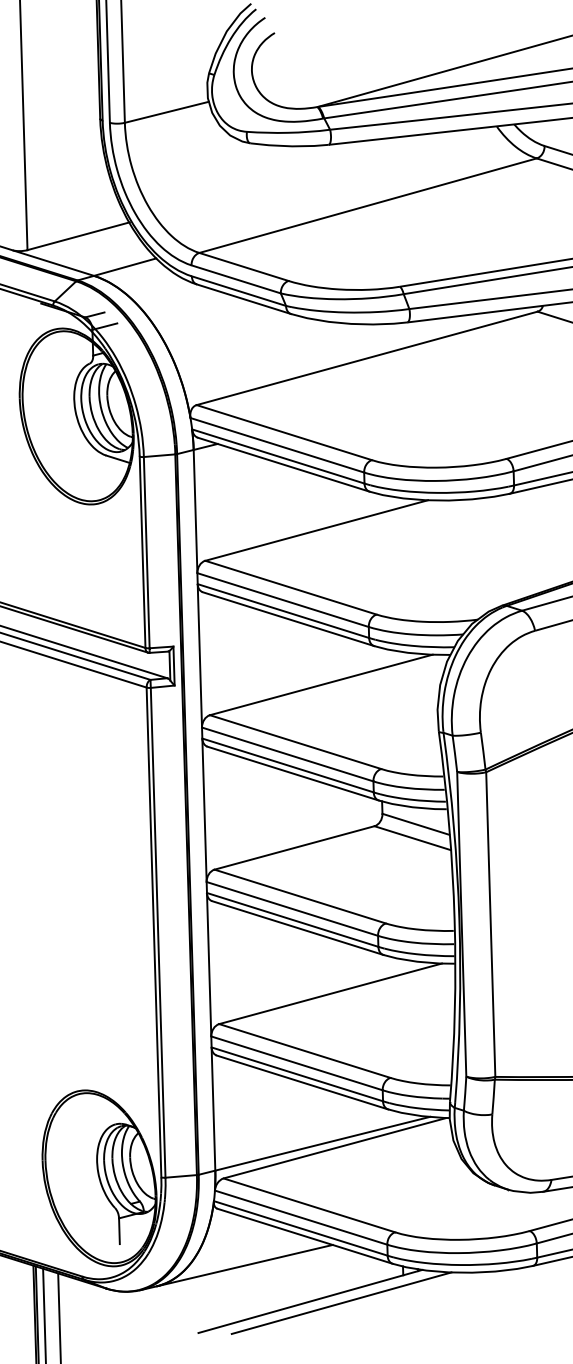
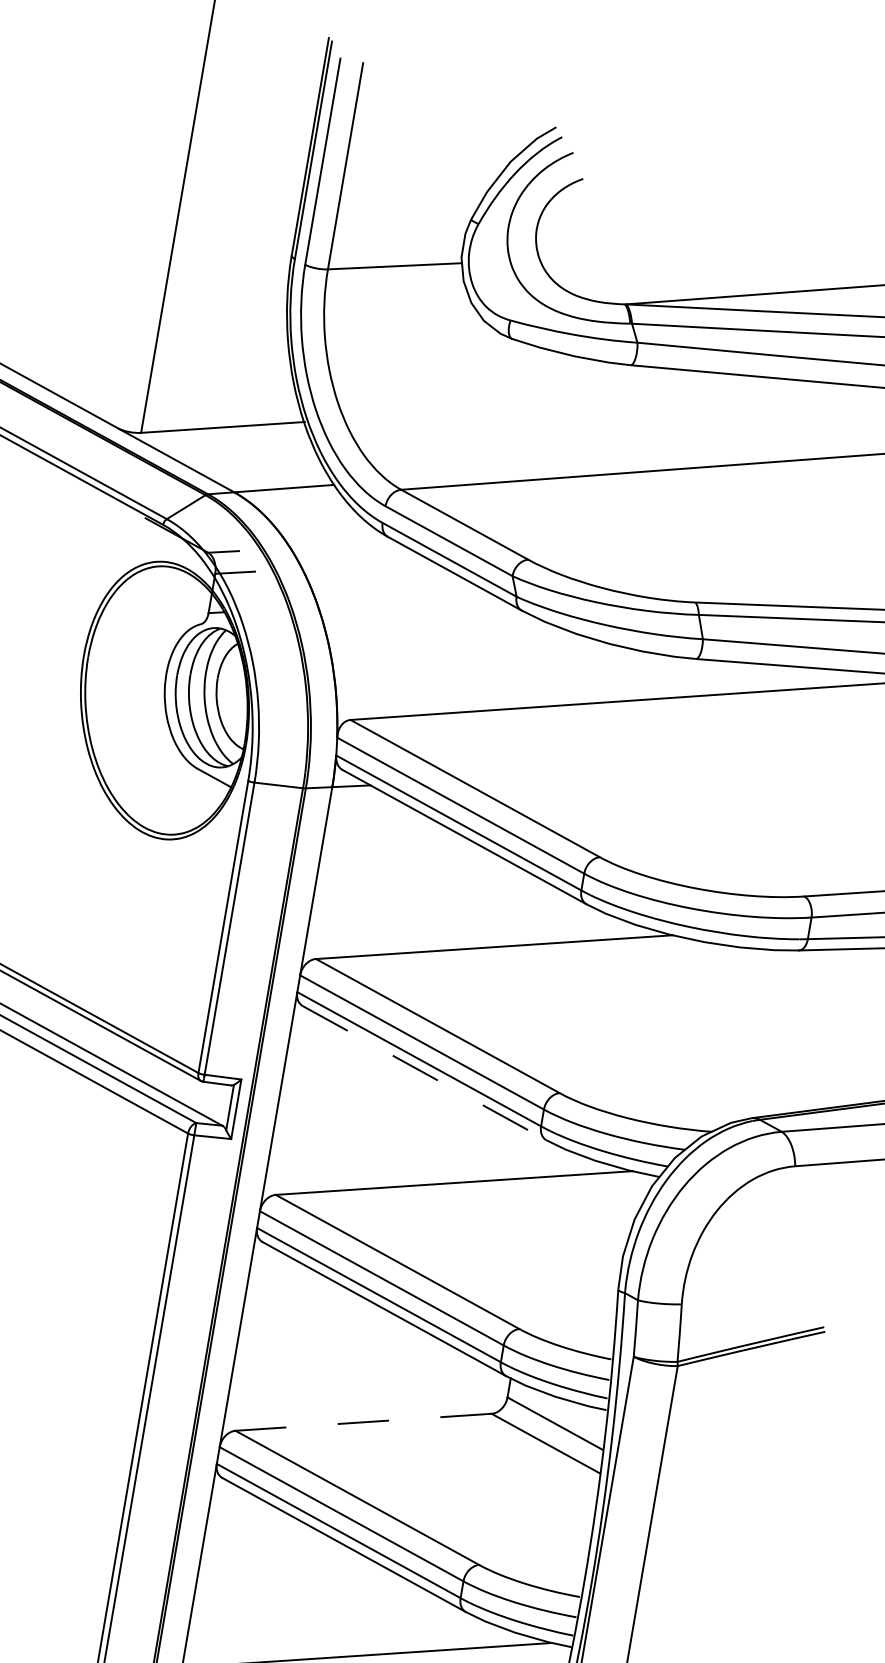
line: (288, 619) -> (424, 1073), solid -> dashed
line: (294, 847) -> (363, 1421), solid -> dashed

